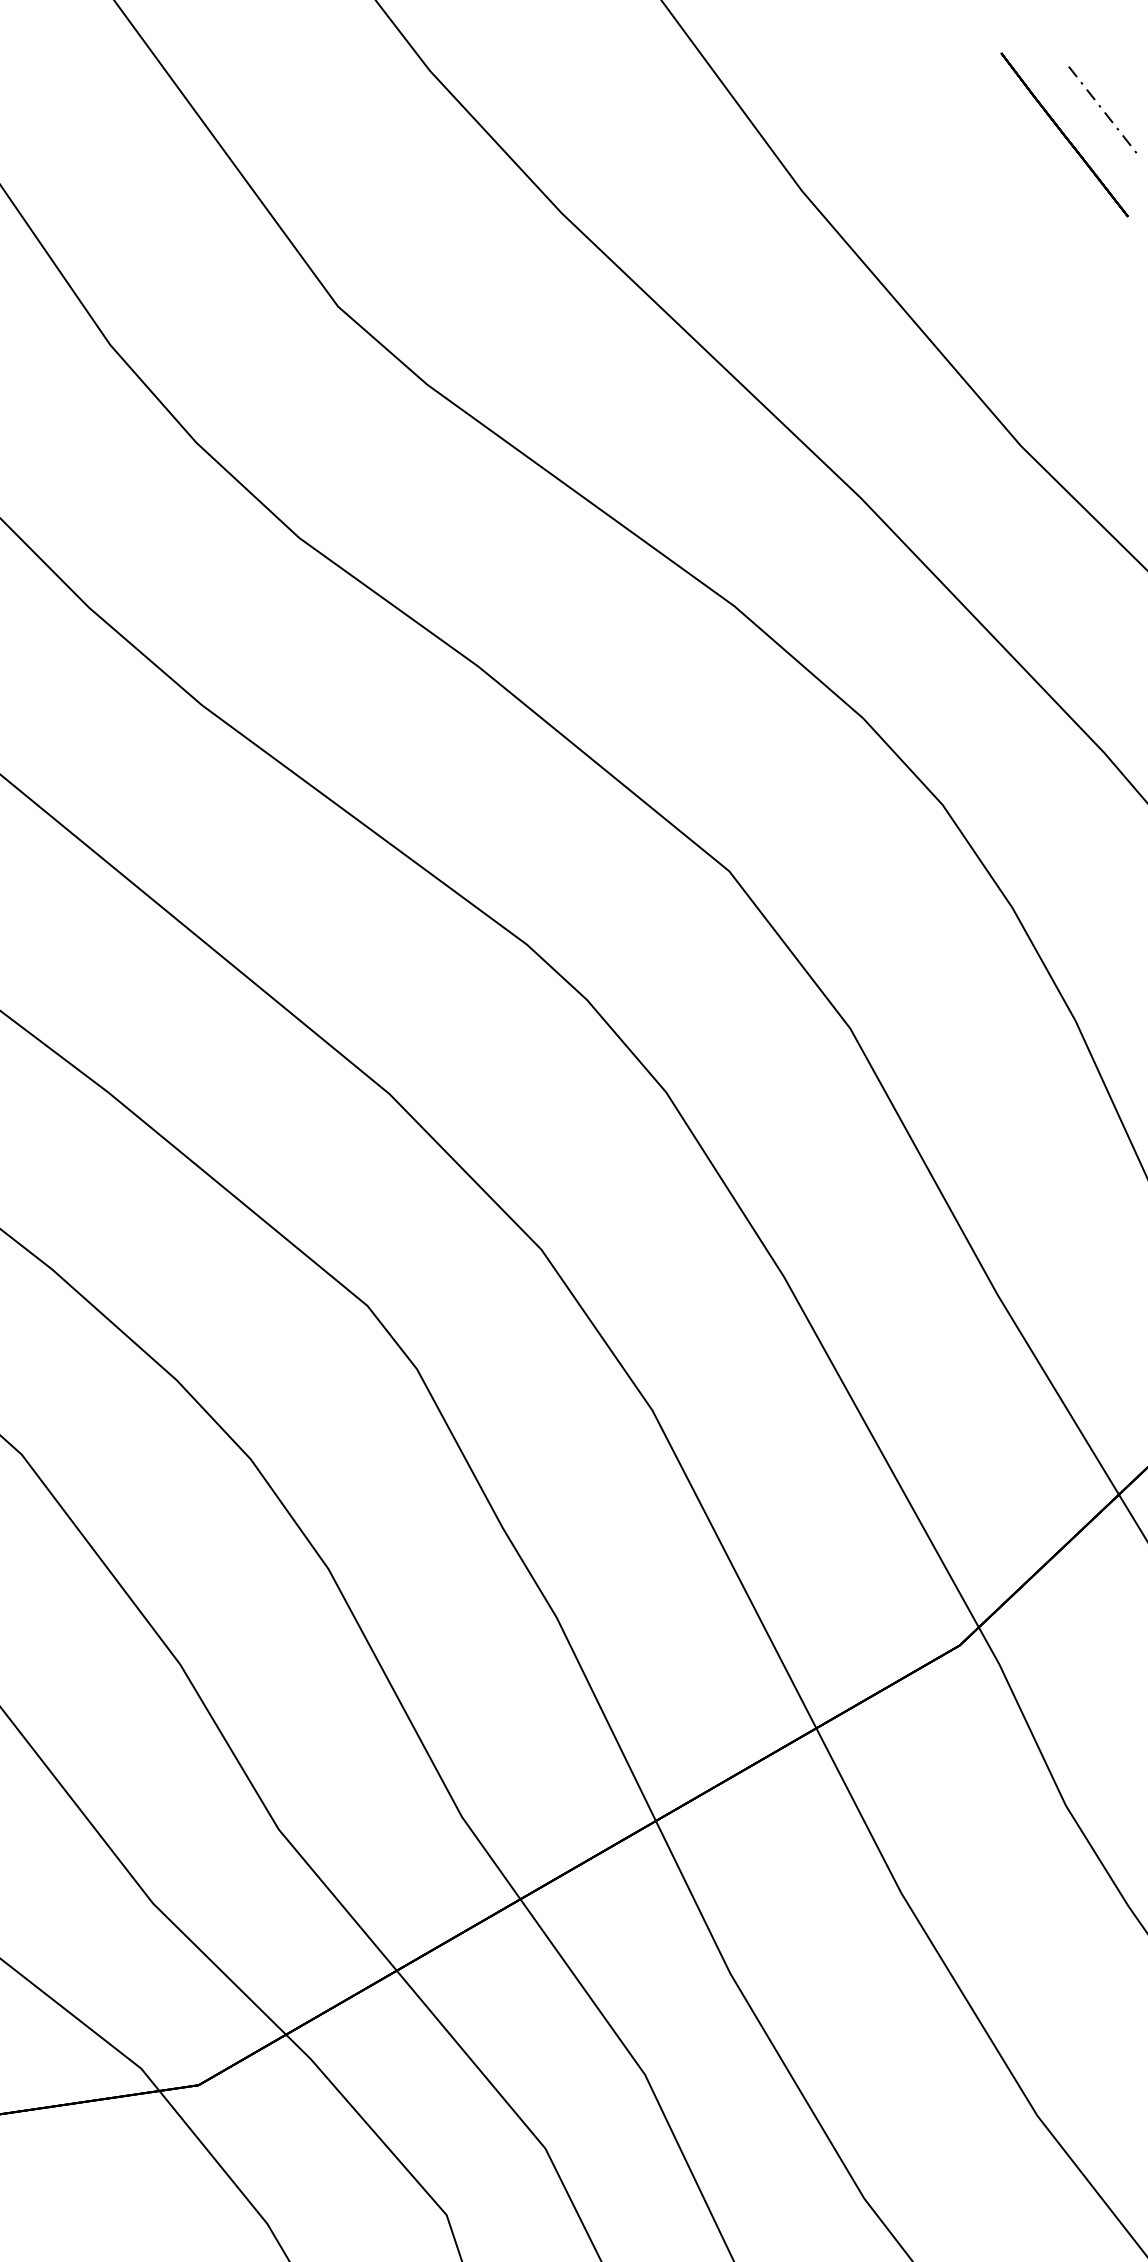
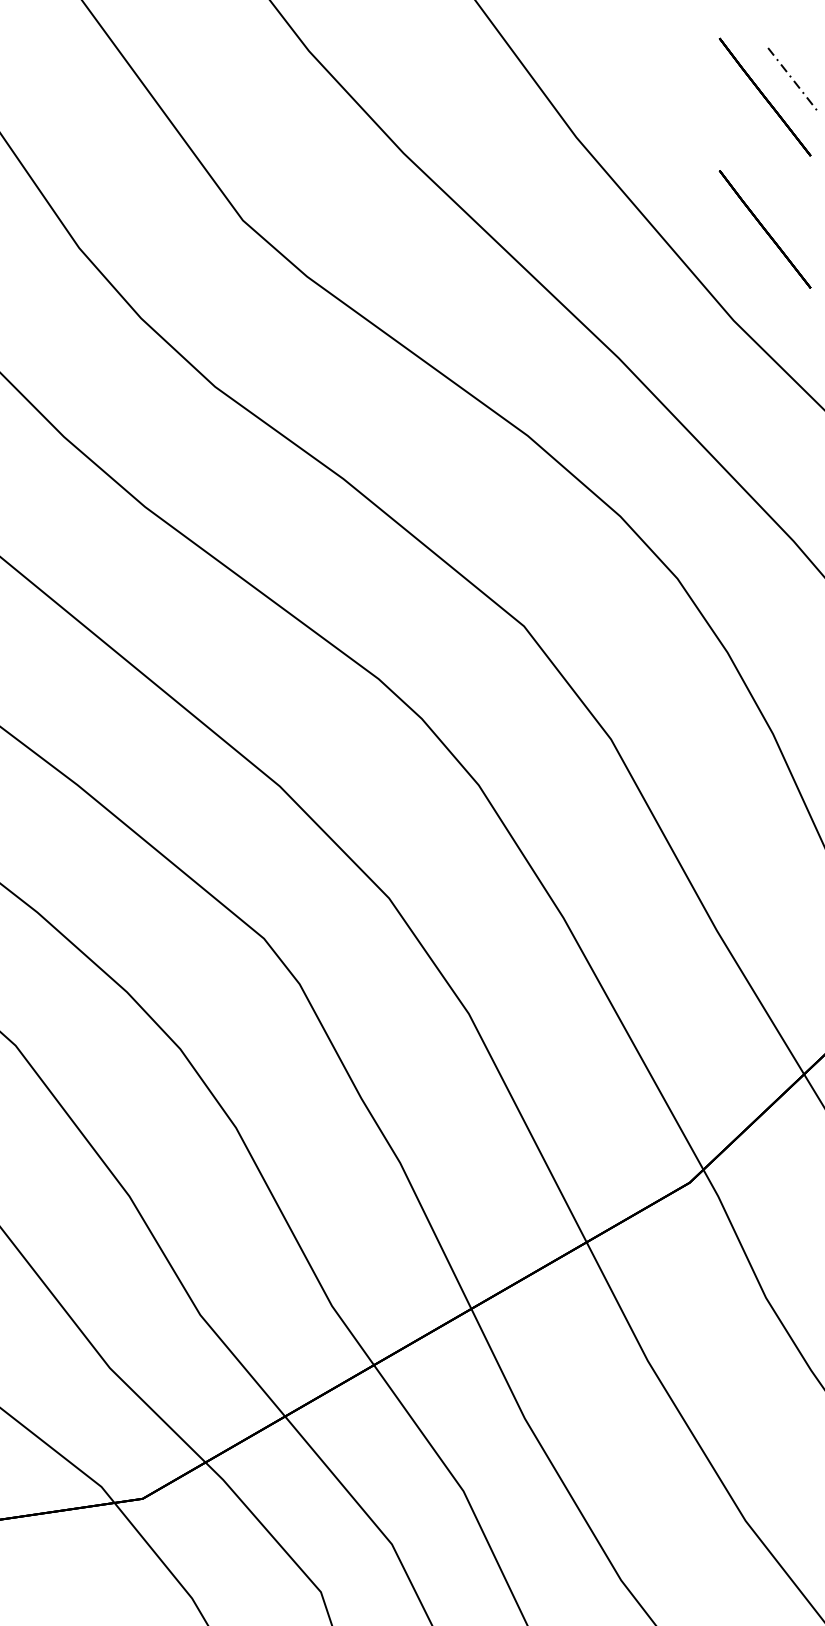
line: (1064, 318) -> (765, 229), added

